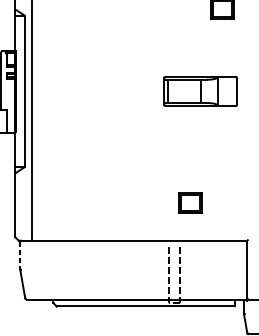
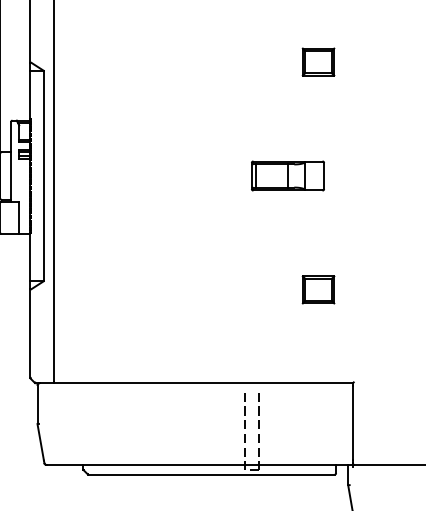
part: (200, 91) -> (287, 175), size x0.71
part: (190, 202) -> (318, 289), moved
line: (20, 256) -> (37, 405), dashed -> solid

